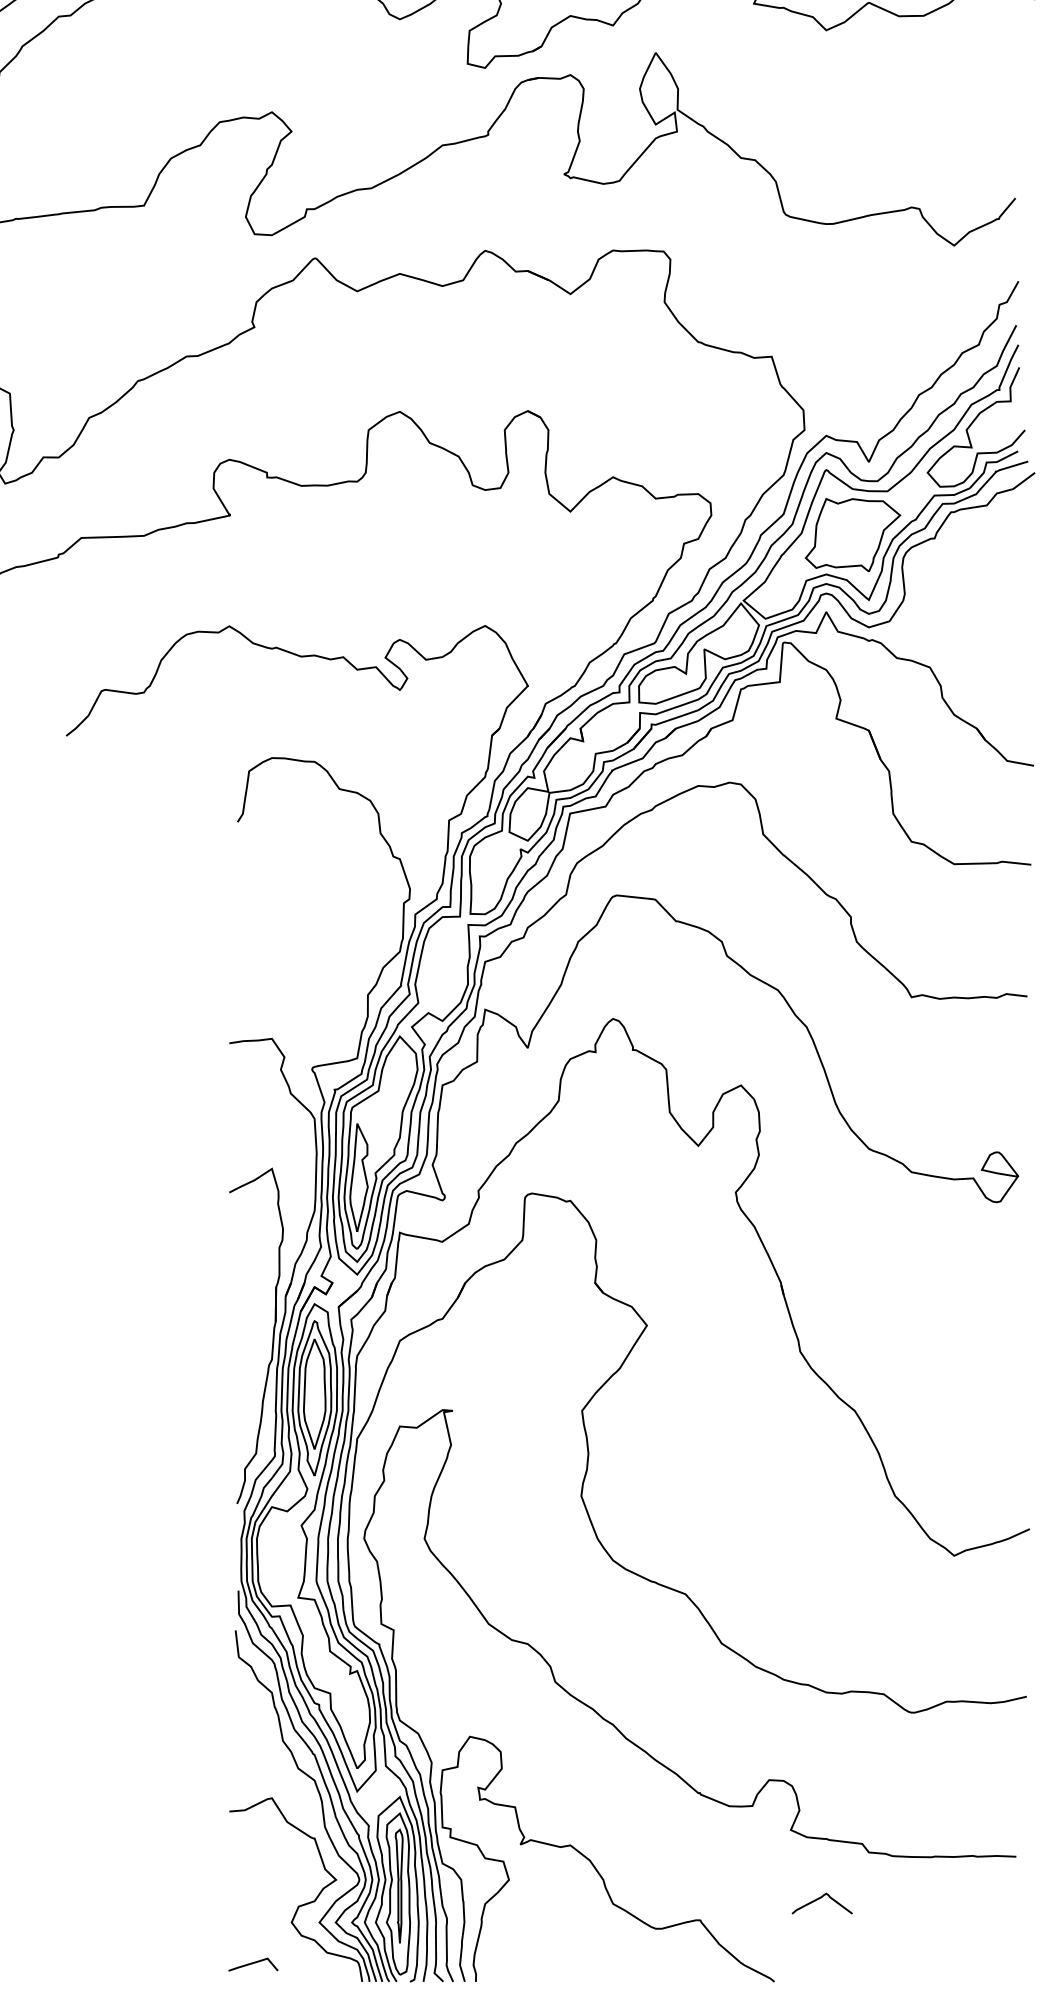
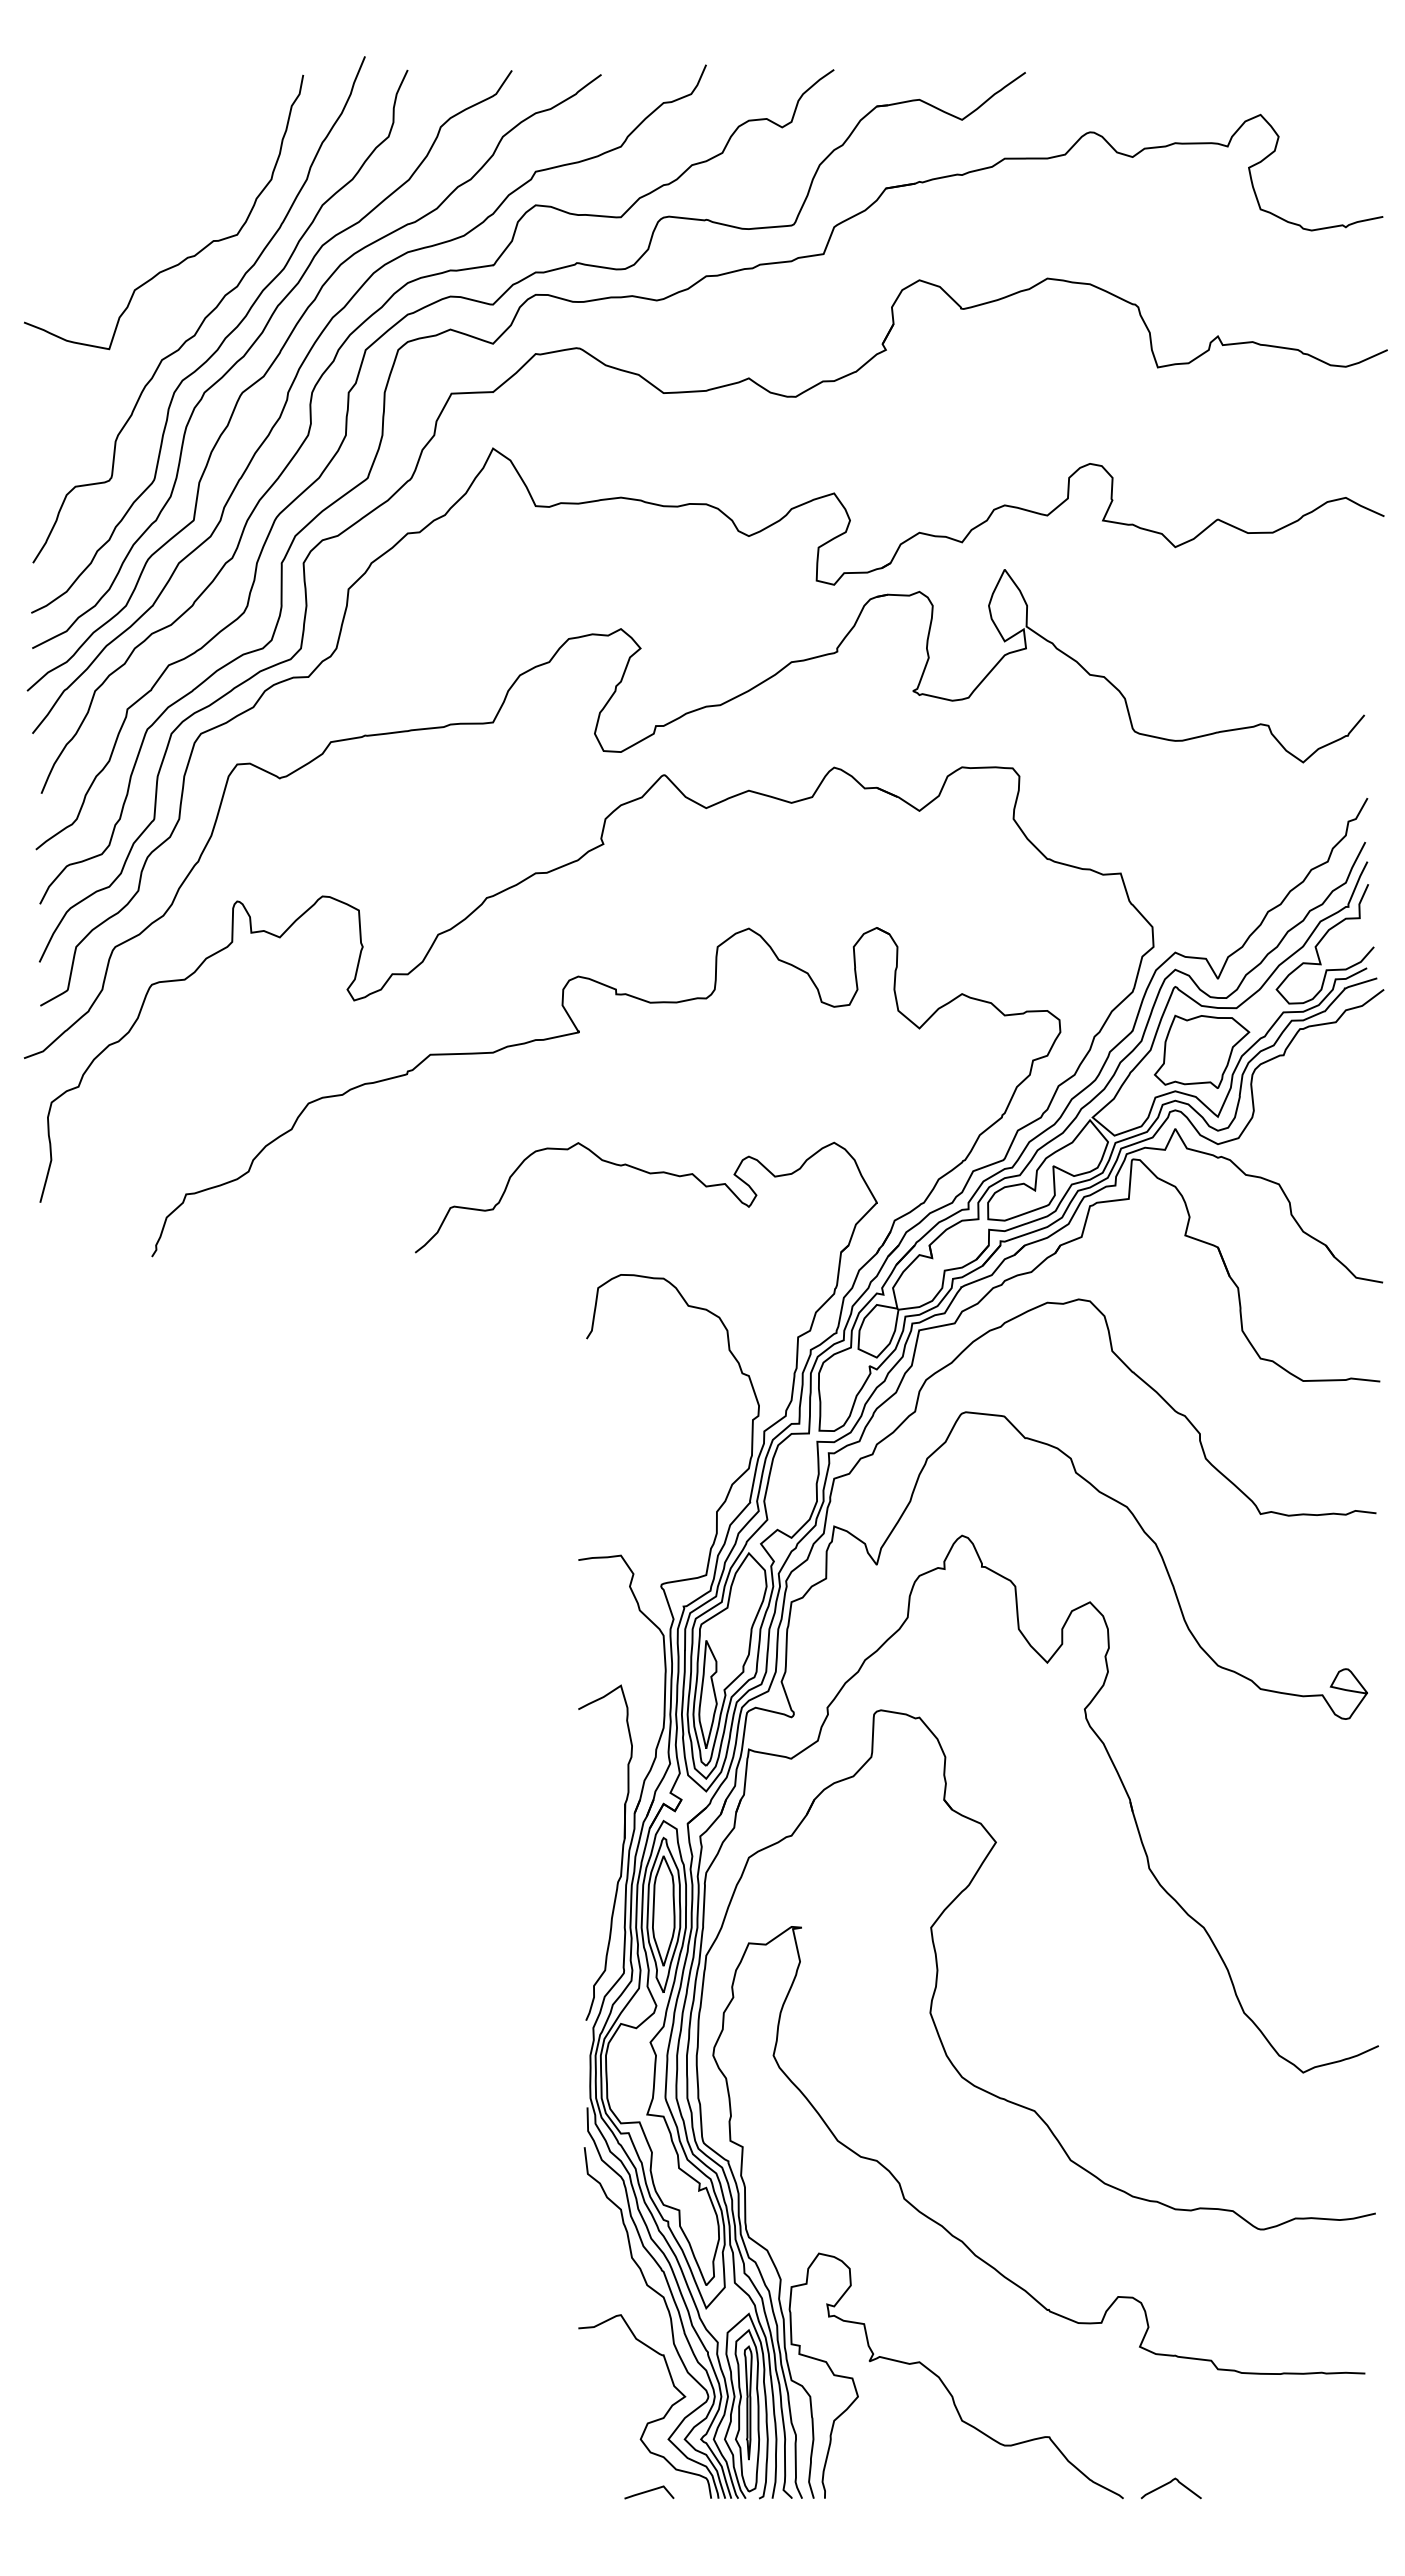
curve: (819, 1899) -> (1168, 2484), moved
line: (253, 1963) -> (649, 2491), moved

